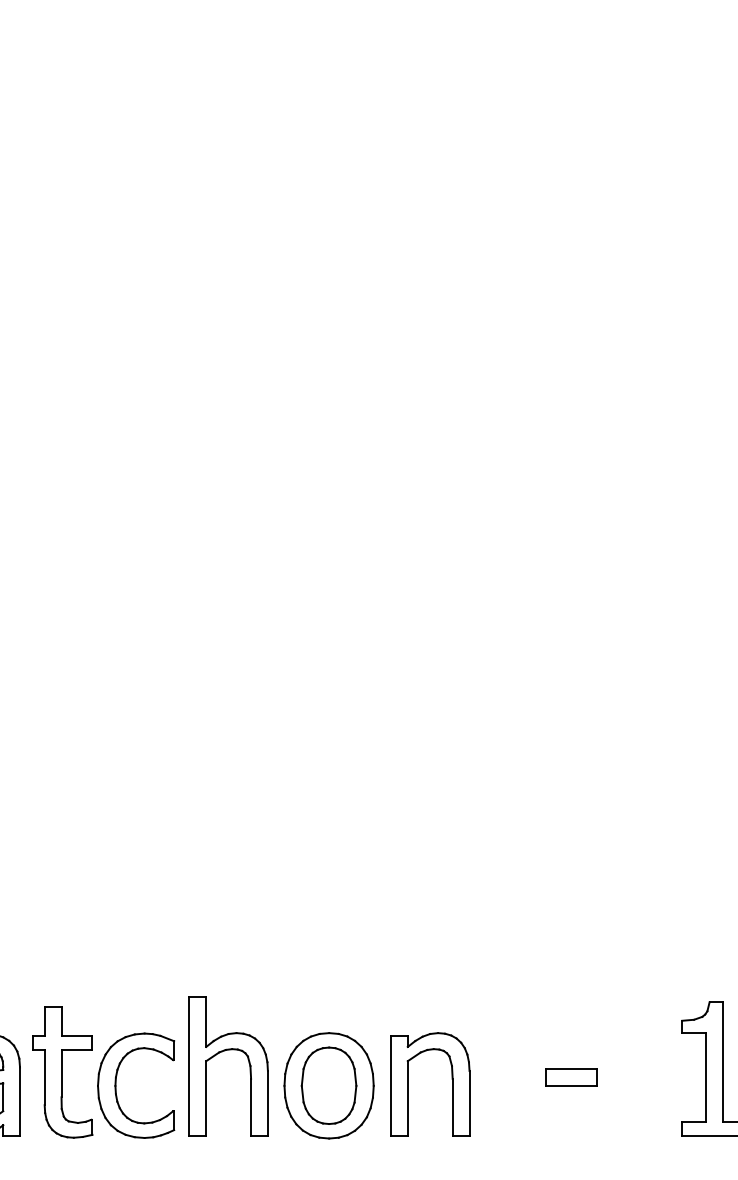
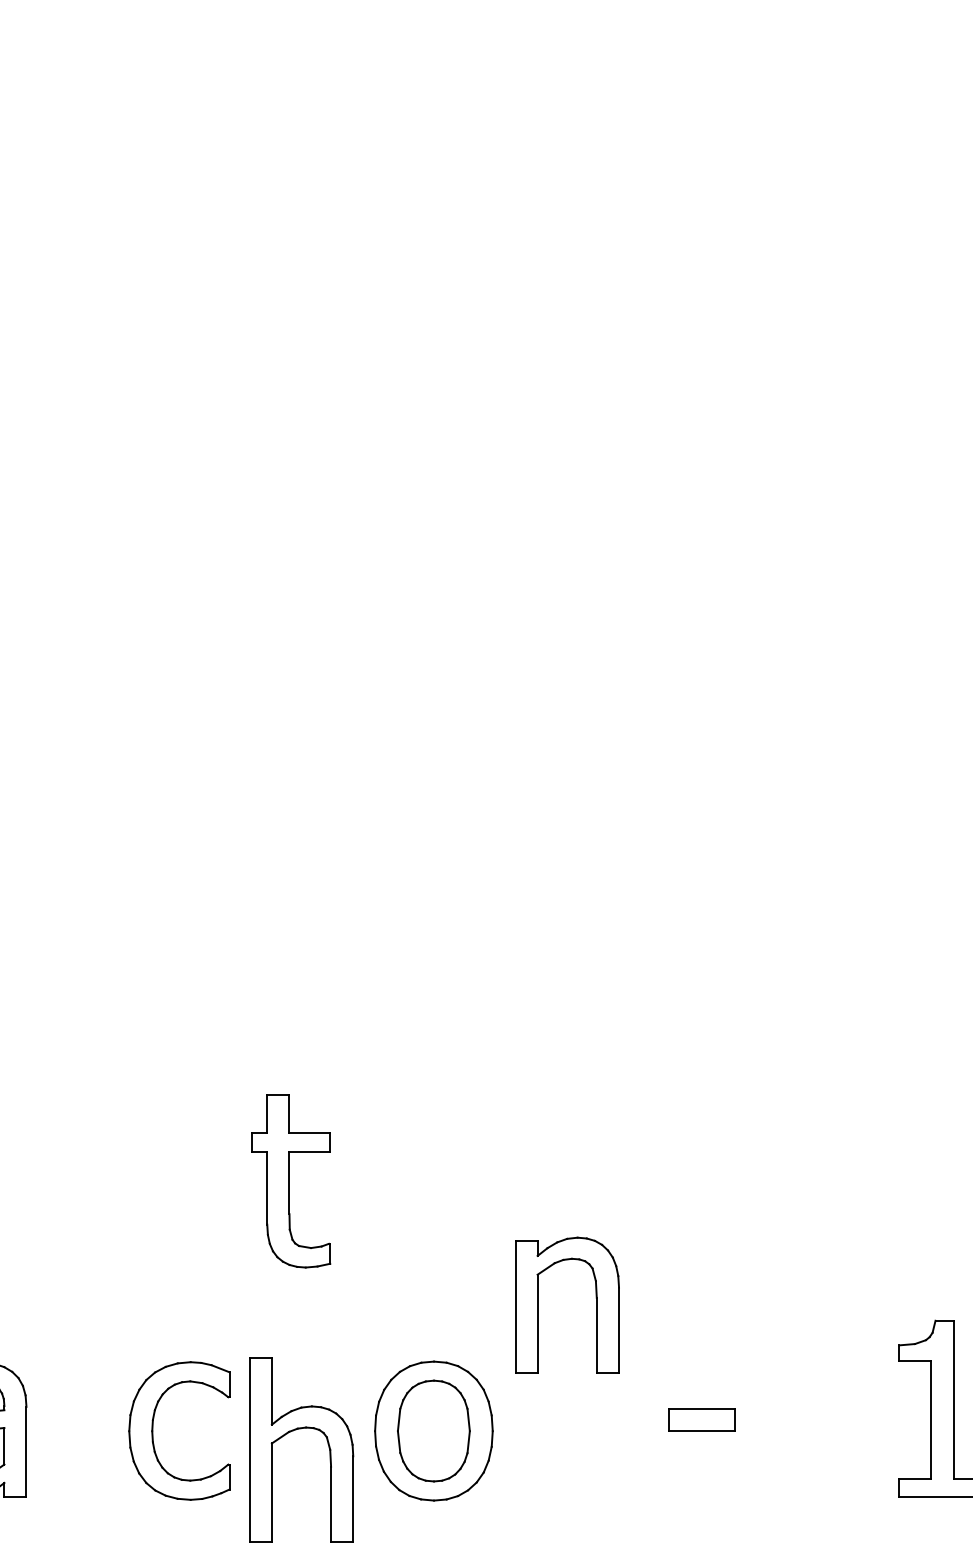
part: (222, 1052) -> (293, 1431), moved
part: (62, 1072) -> (290, 1181), moved
part: (571, 1077) -> (702, 1420), moved
part: (451, 1079) -> (595, 1298), moved

